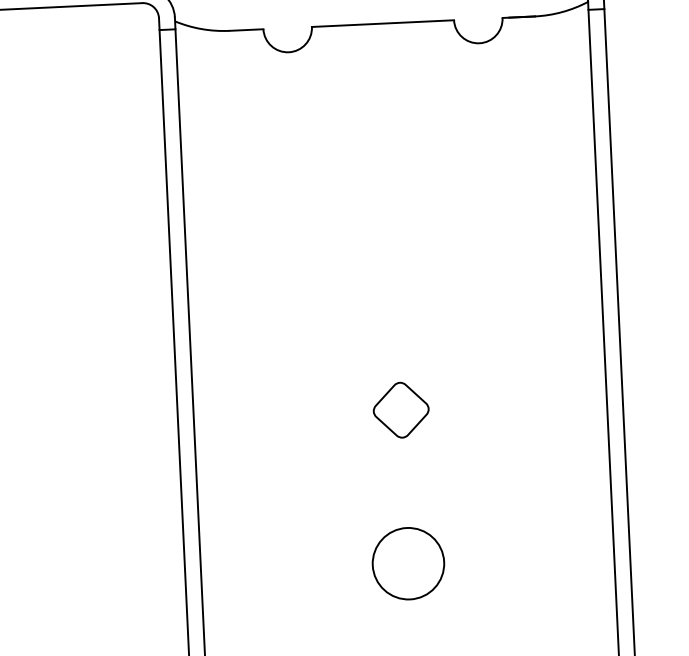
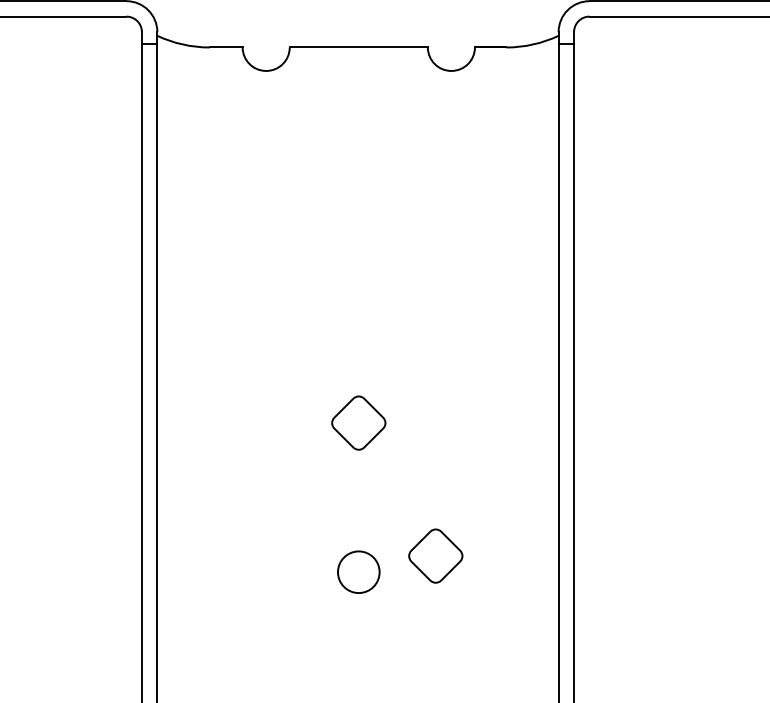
part: (486, 542) -> (435, 555), added
circle: (408, 562) -> (358, 571), size x0.6

